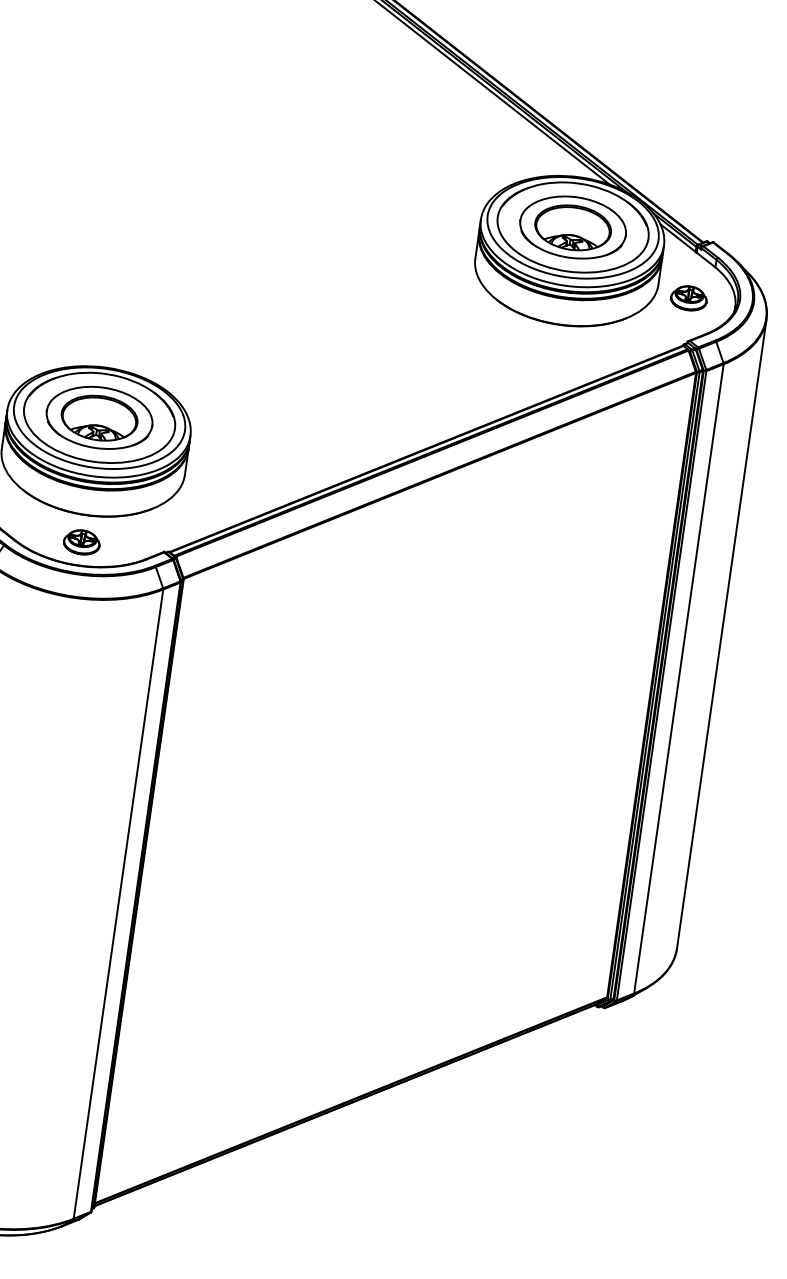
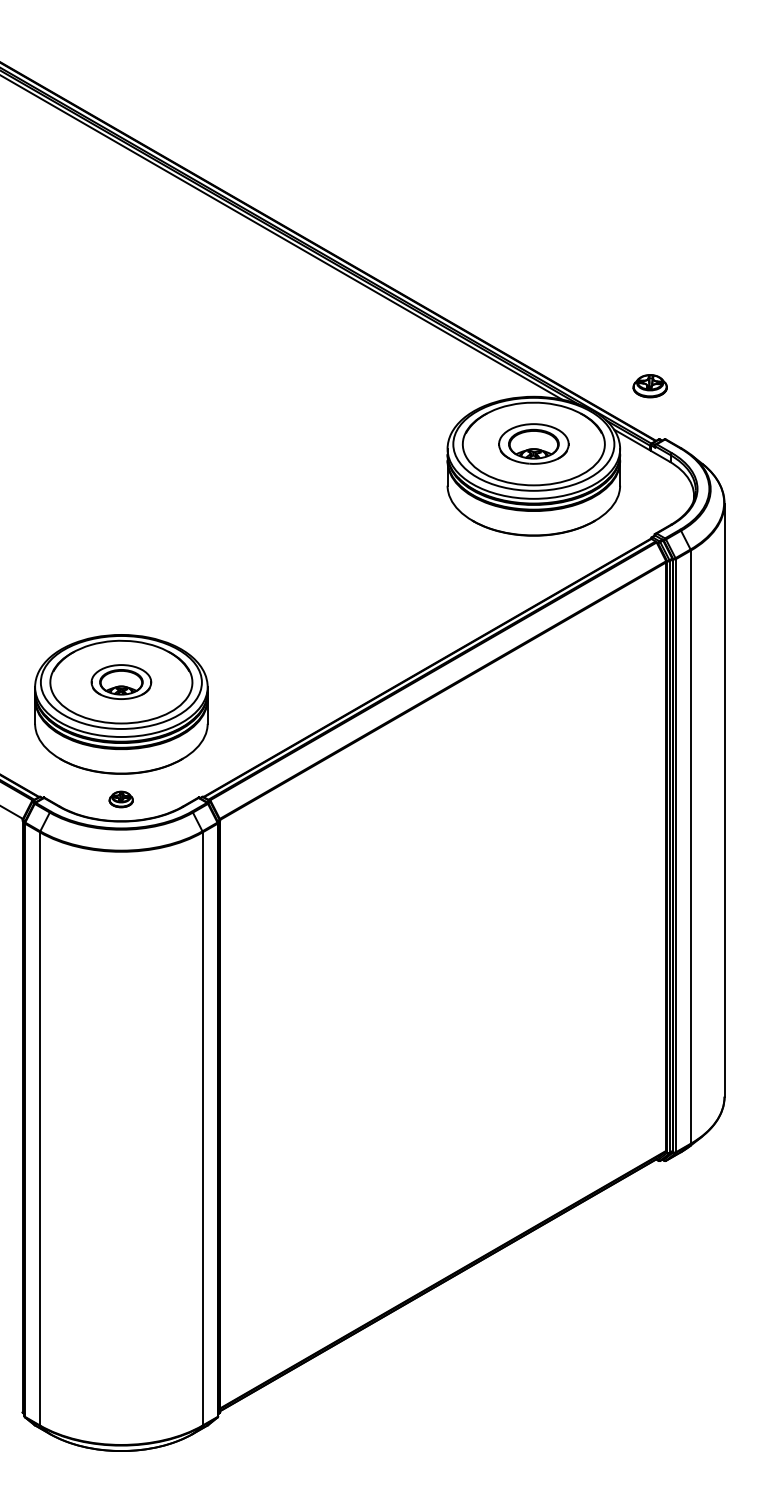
part: (572, 226) -> (533, 443), size x0.7
part: (688, 298) -> (649, 386), moved
part: (99, 417) -> (121, 681), size x0.6
part: (80, 542) -> (120, 799), size x0.7

